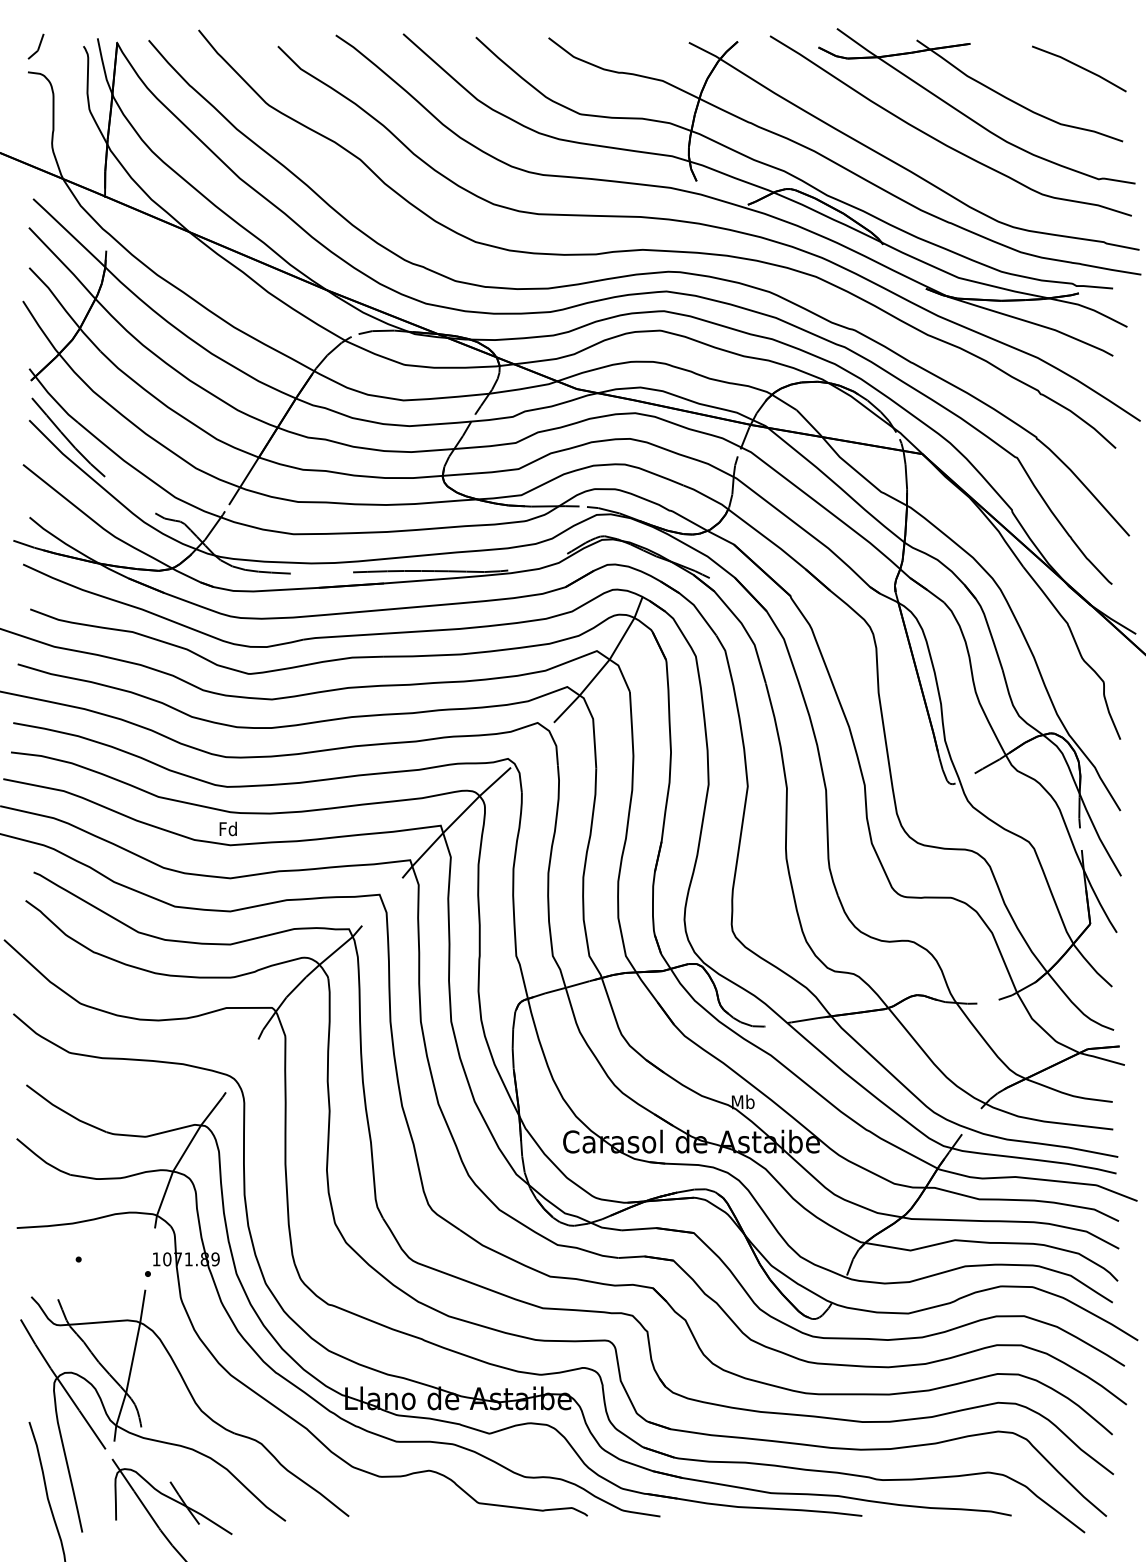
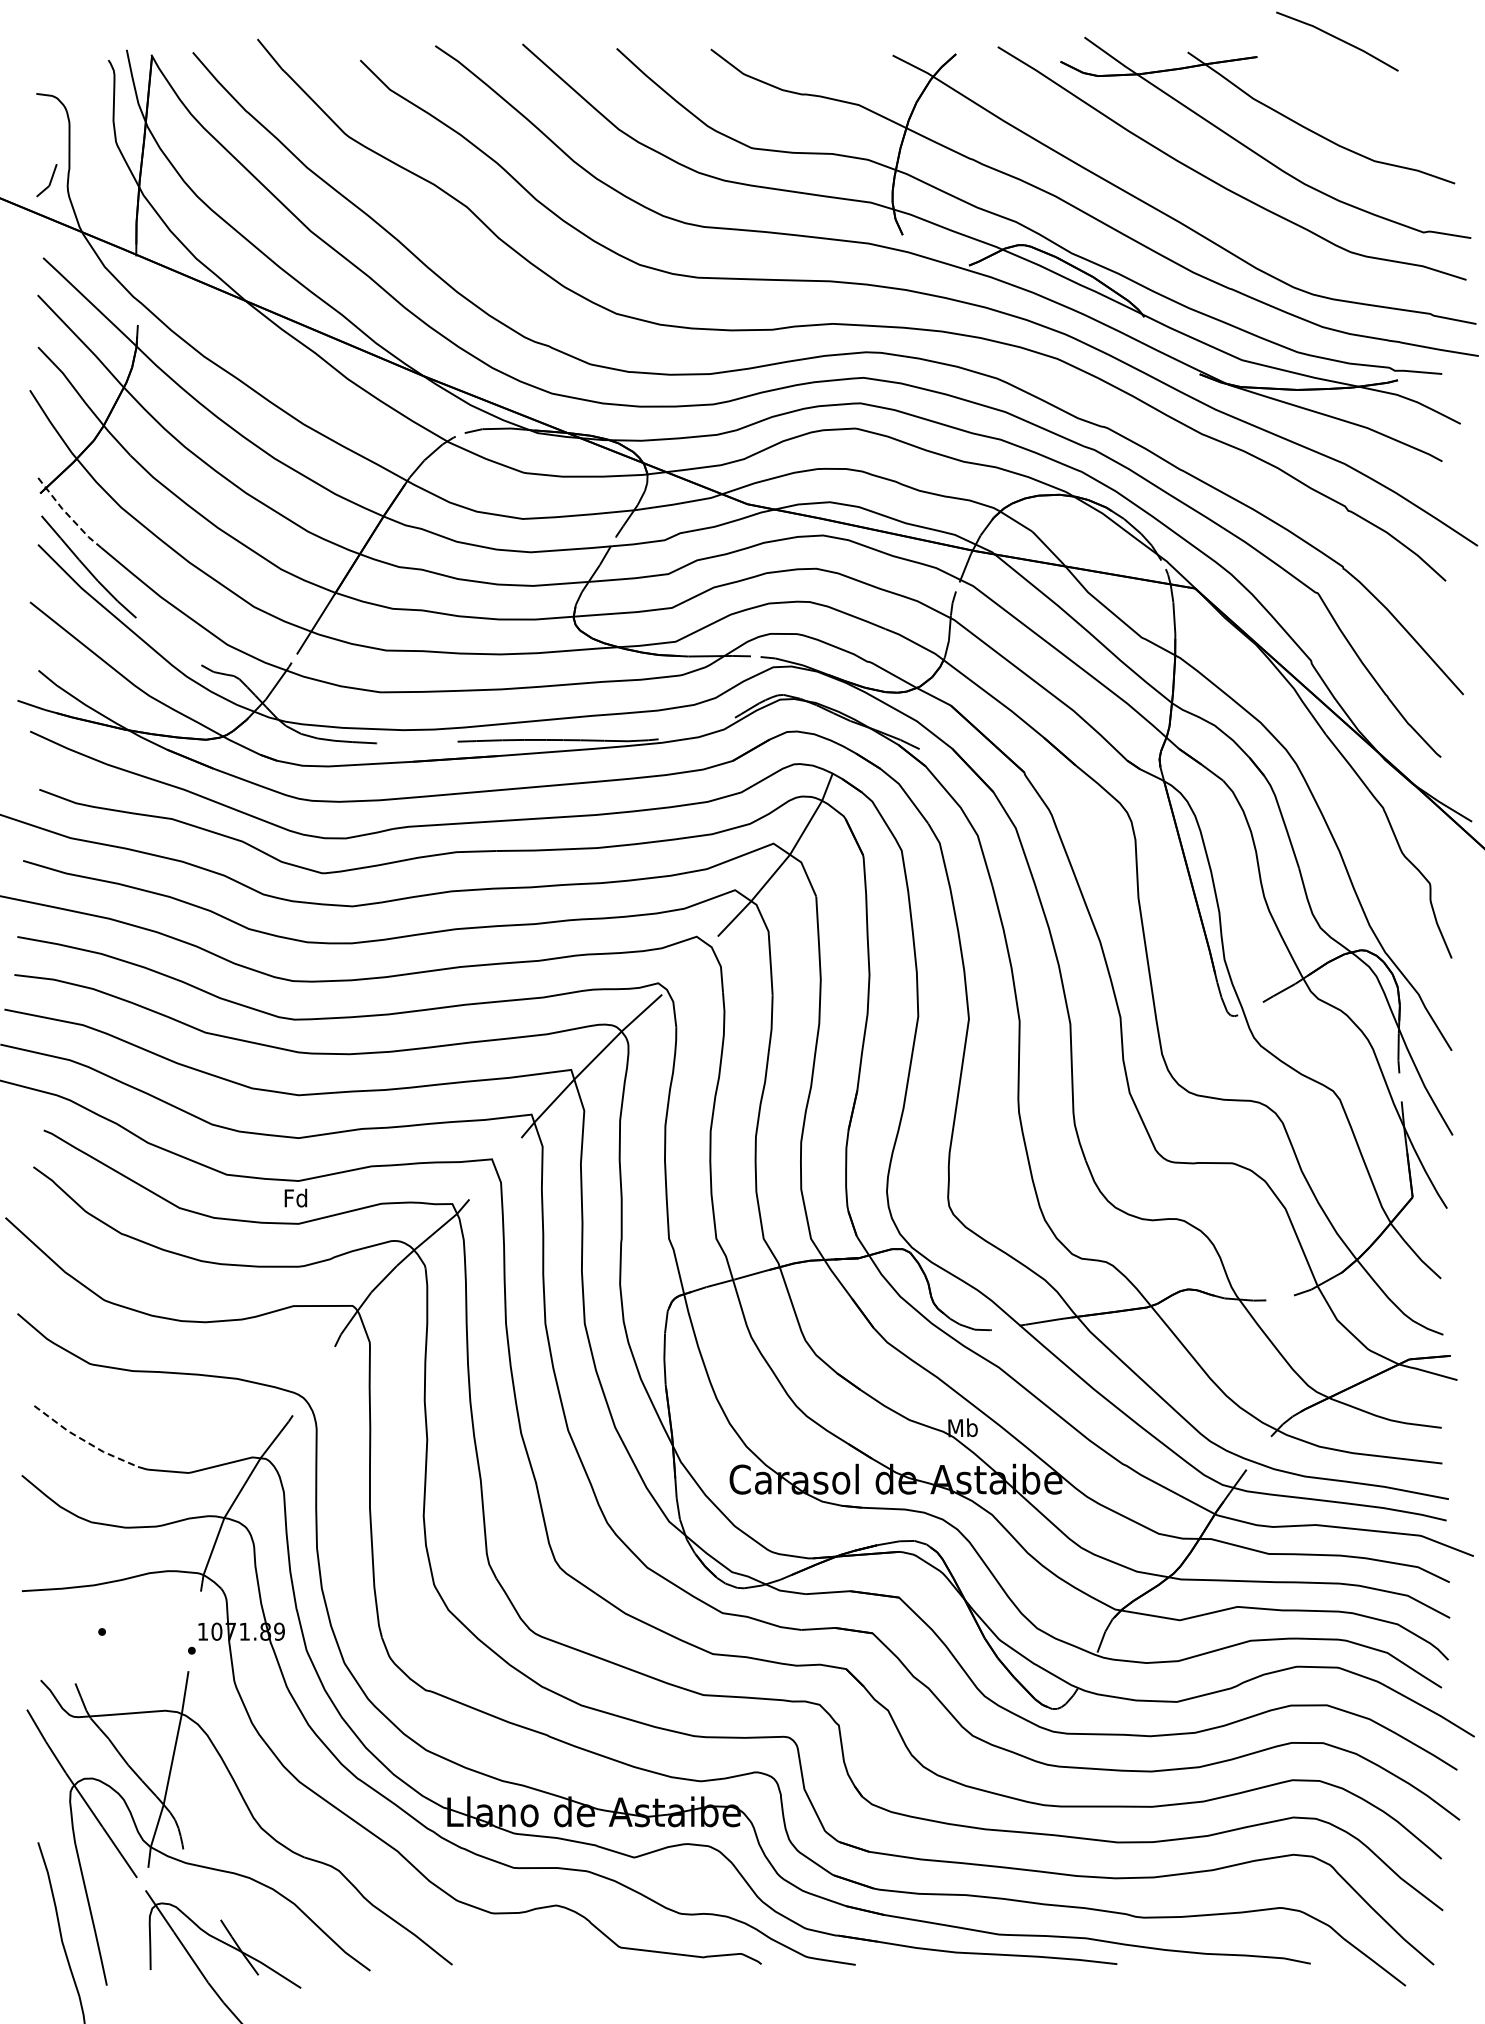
line: (38, 47) -> (49, 181), moved
curve: (1079, 67) -> (1337, 39), moved
line: (51, 396) -> (67, 514), solid -> dashed
text: (227, 828) -> (295, 1197), moved
line: (64, 1111) -> (83, 1440), solid -> dashed

